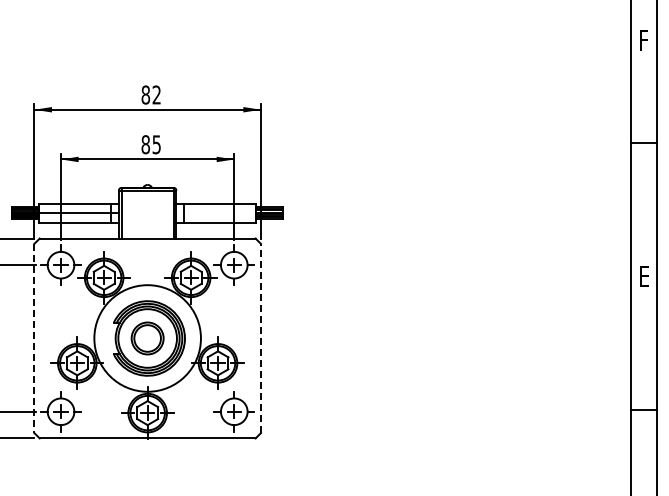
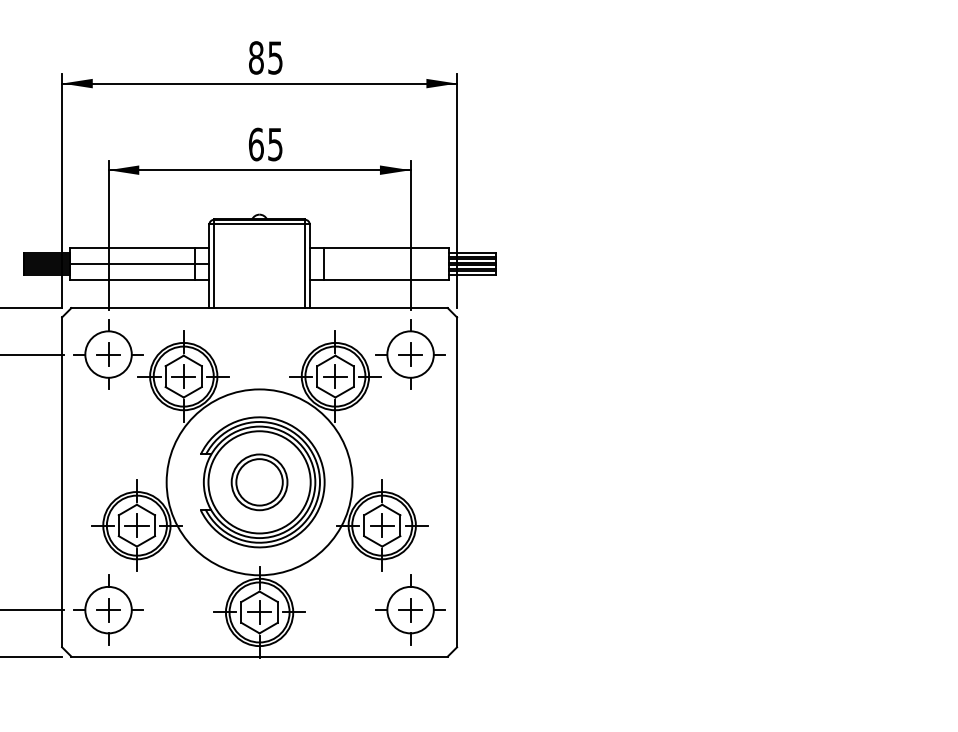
text: (156, 94) -> (274, 56), 82 -> 85
text: (145, 144) -> (255, 144), 85 -> 65
line: (34, 338) -> (62, 482), dashed -> solid
line: (260, 338) -> (456, 482), dashed -> solid

